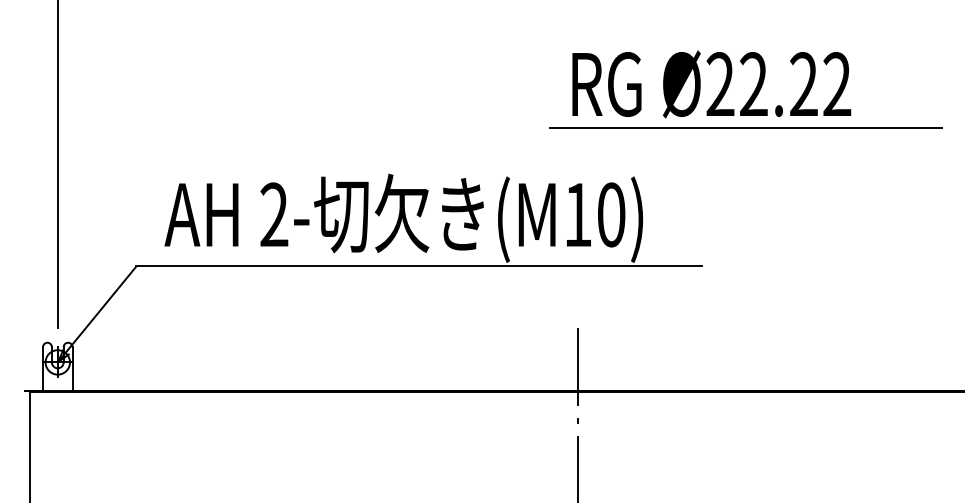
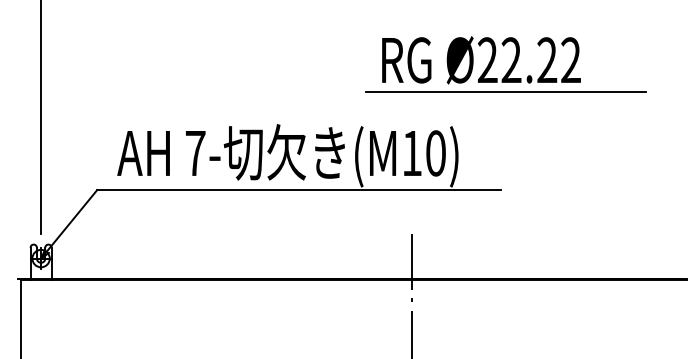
part: (745, 90) -> (505, 64), moved
text: (274, 213) -> (195, 152), 2- -> 7-

